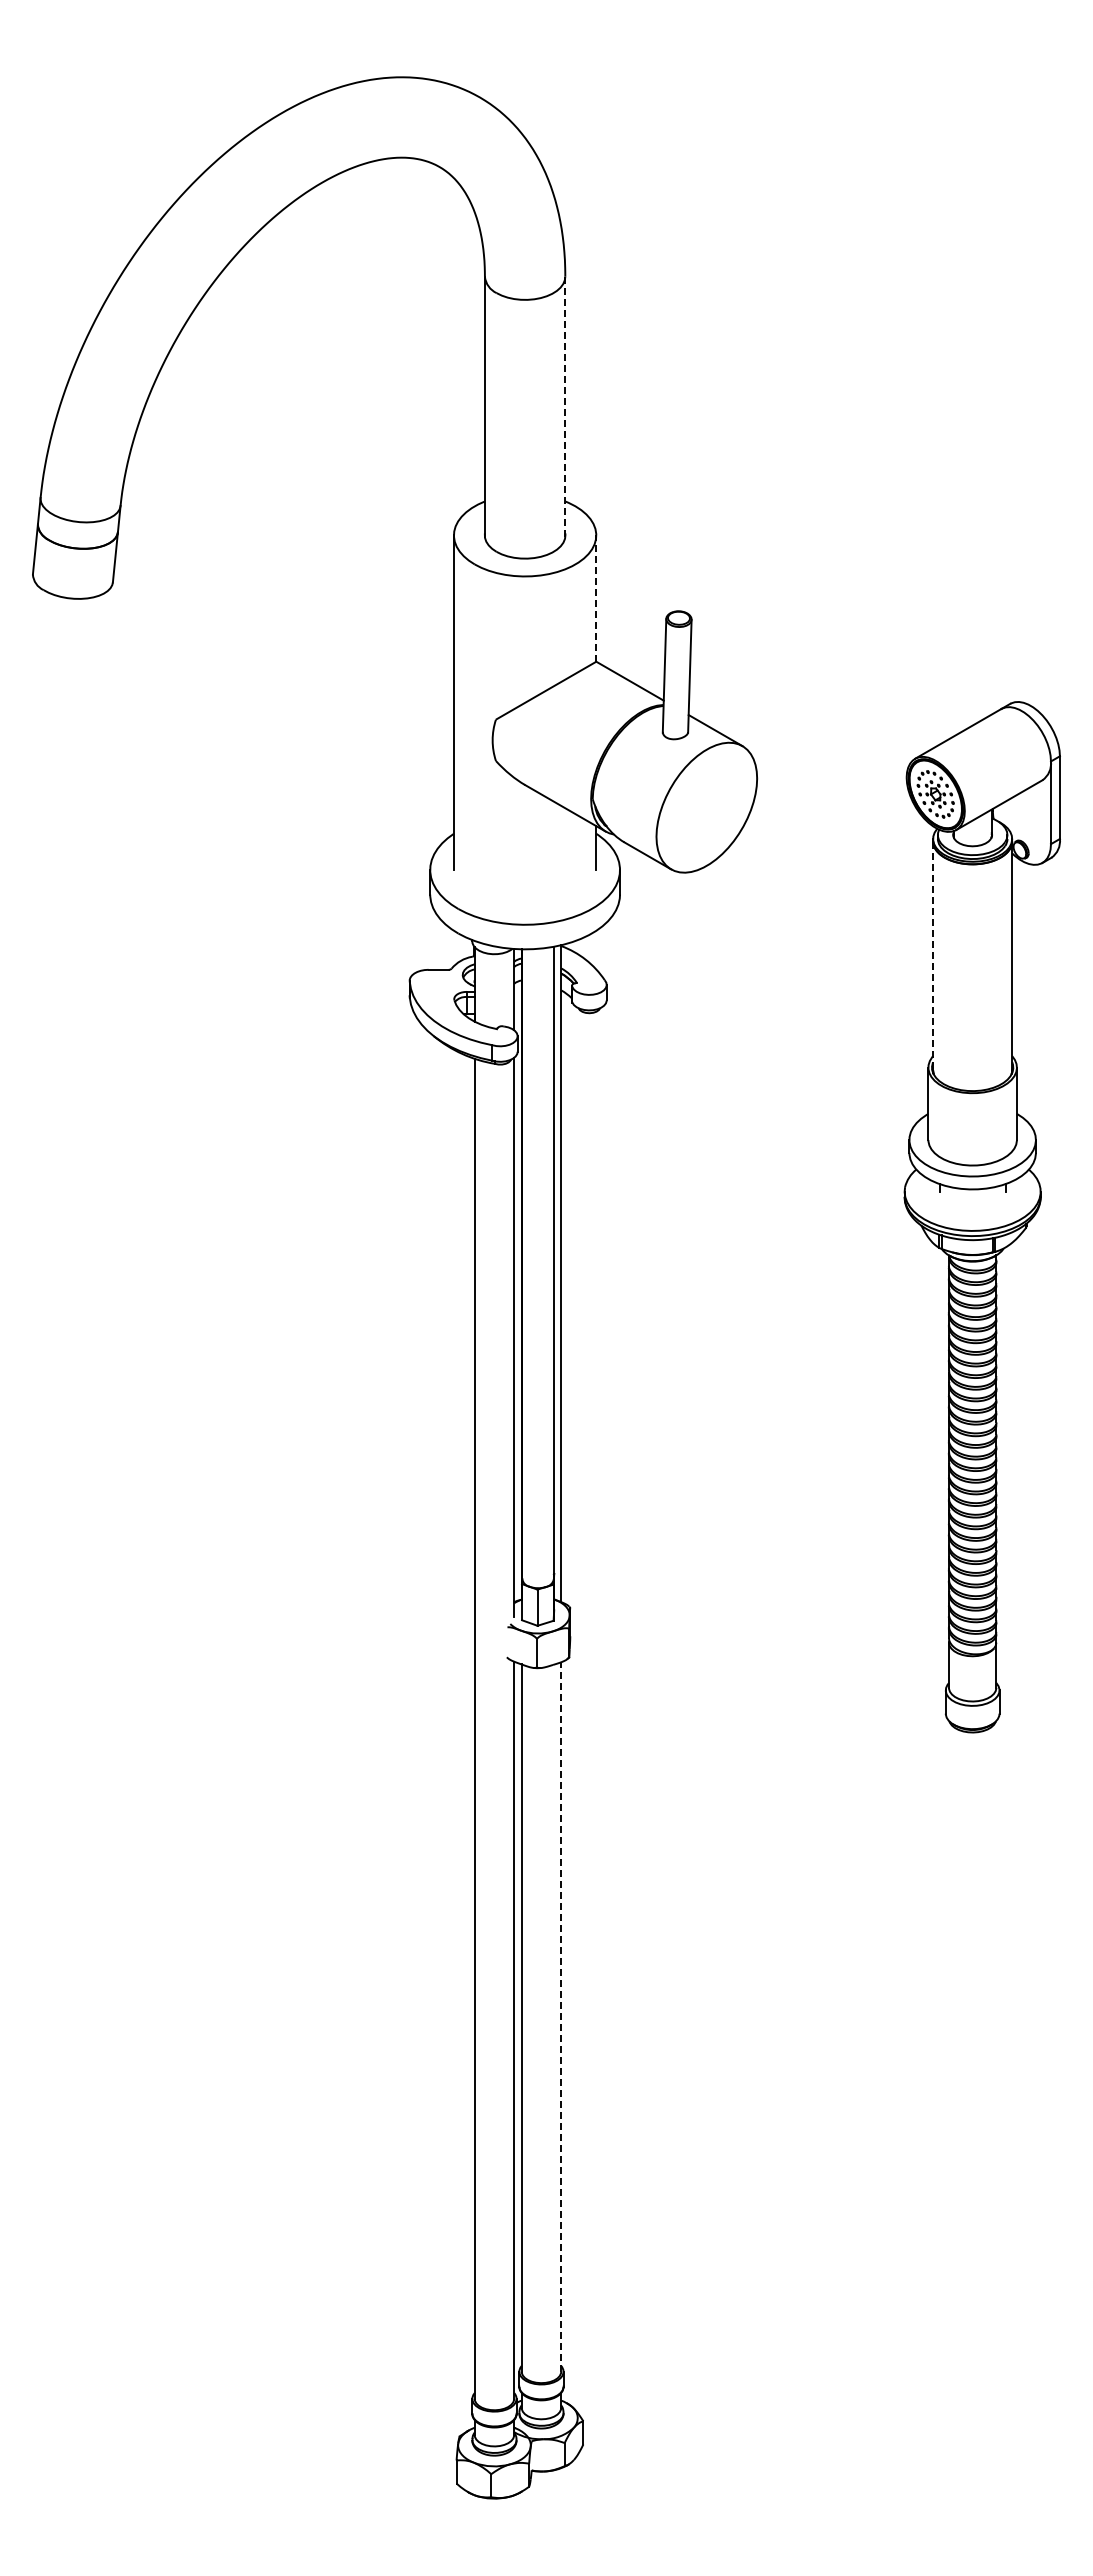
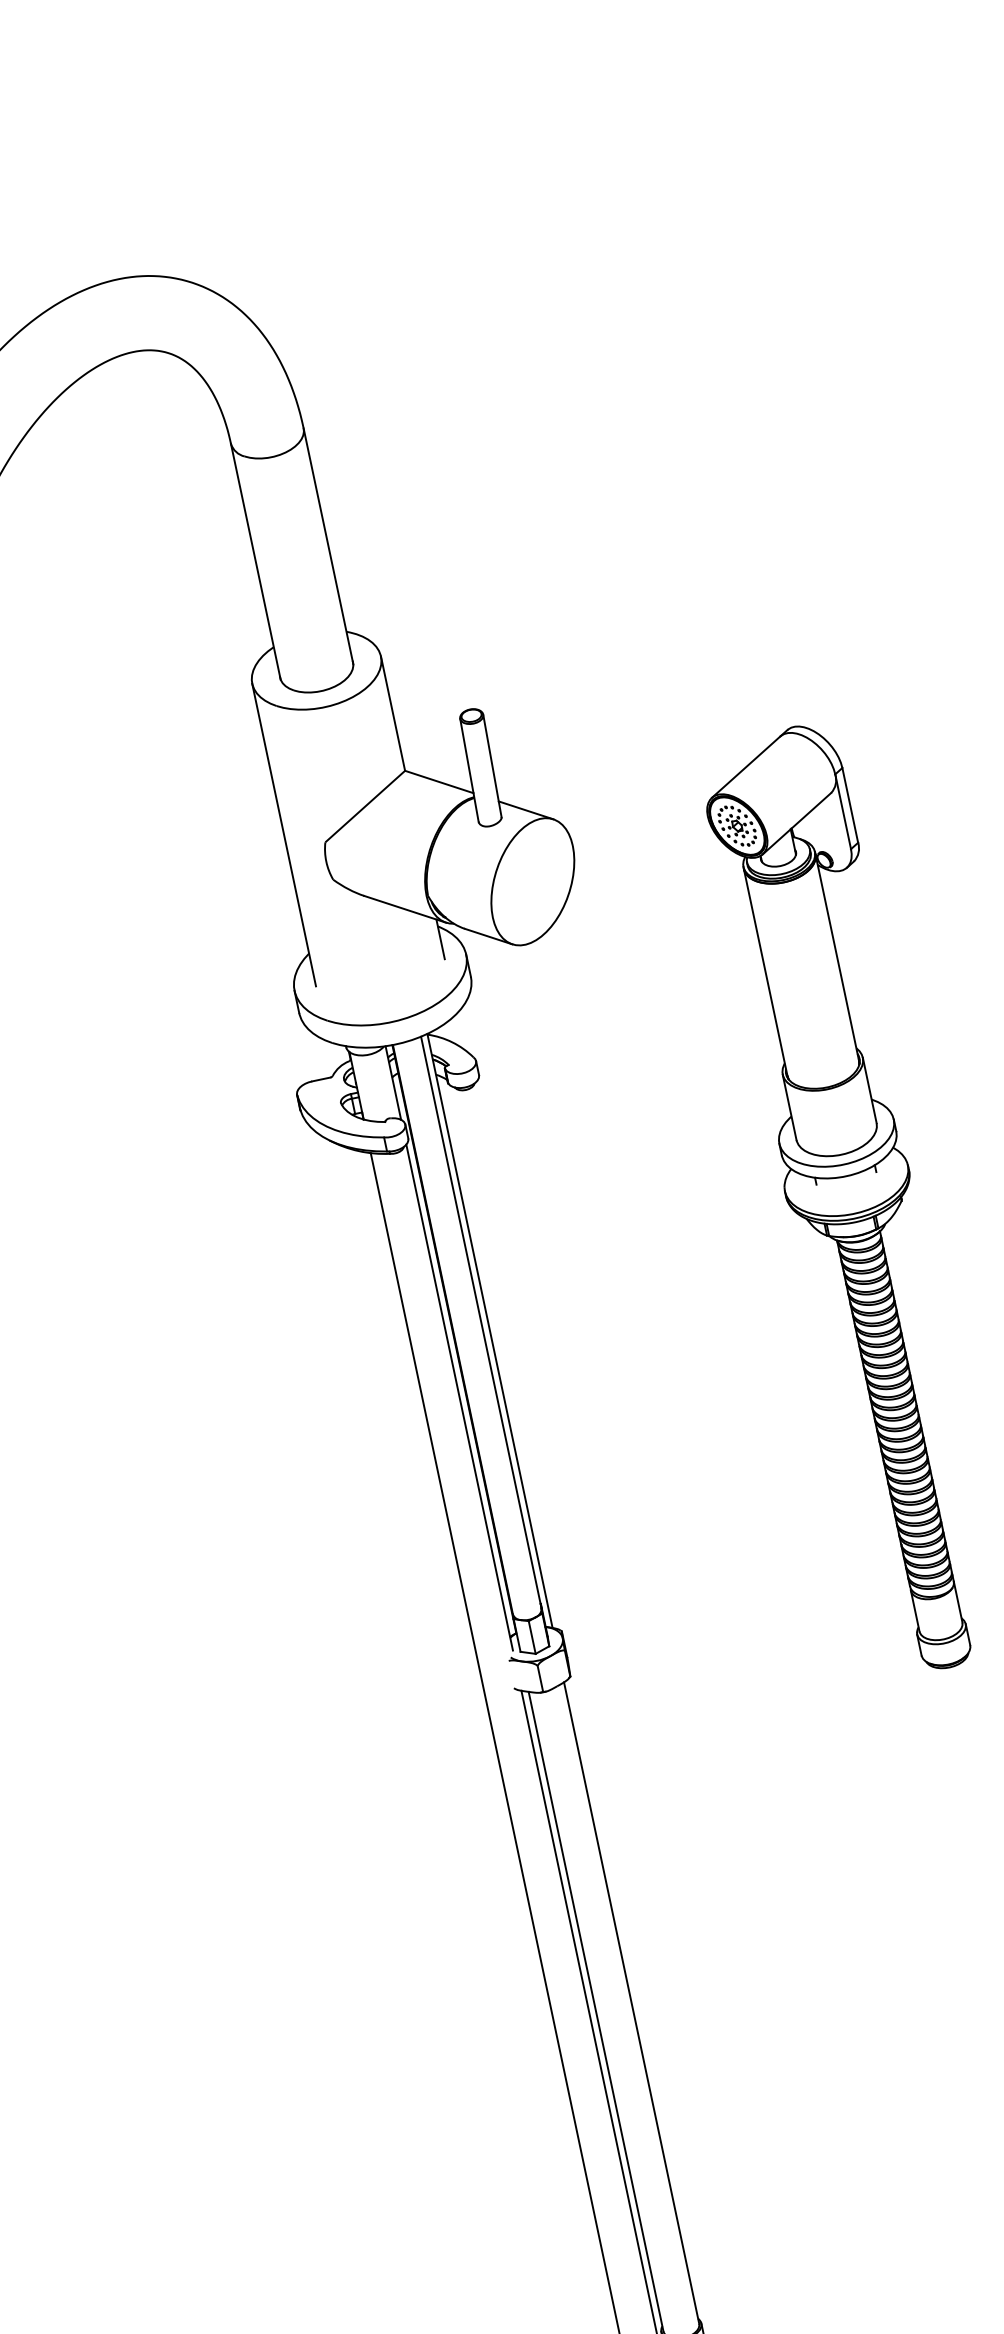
line: (565, 406) -> (328, 545), dashed -> solid
line: (596, 598) -> (393, 713), dashed -> solid
line: (933, 956) -> (766, 973), dashed -> solid
line: (561, 2016) -> (631, 2002), dashed -> solid

